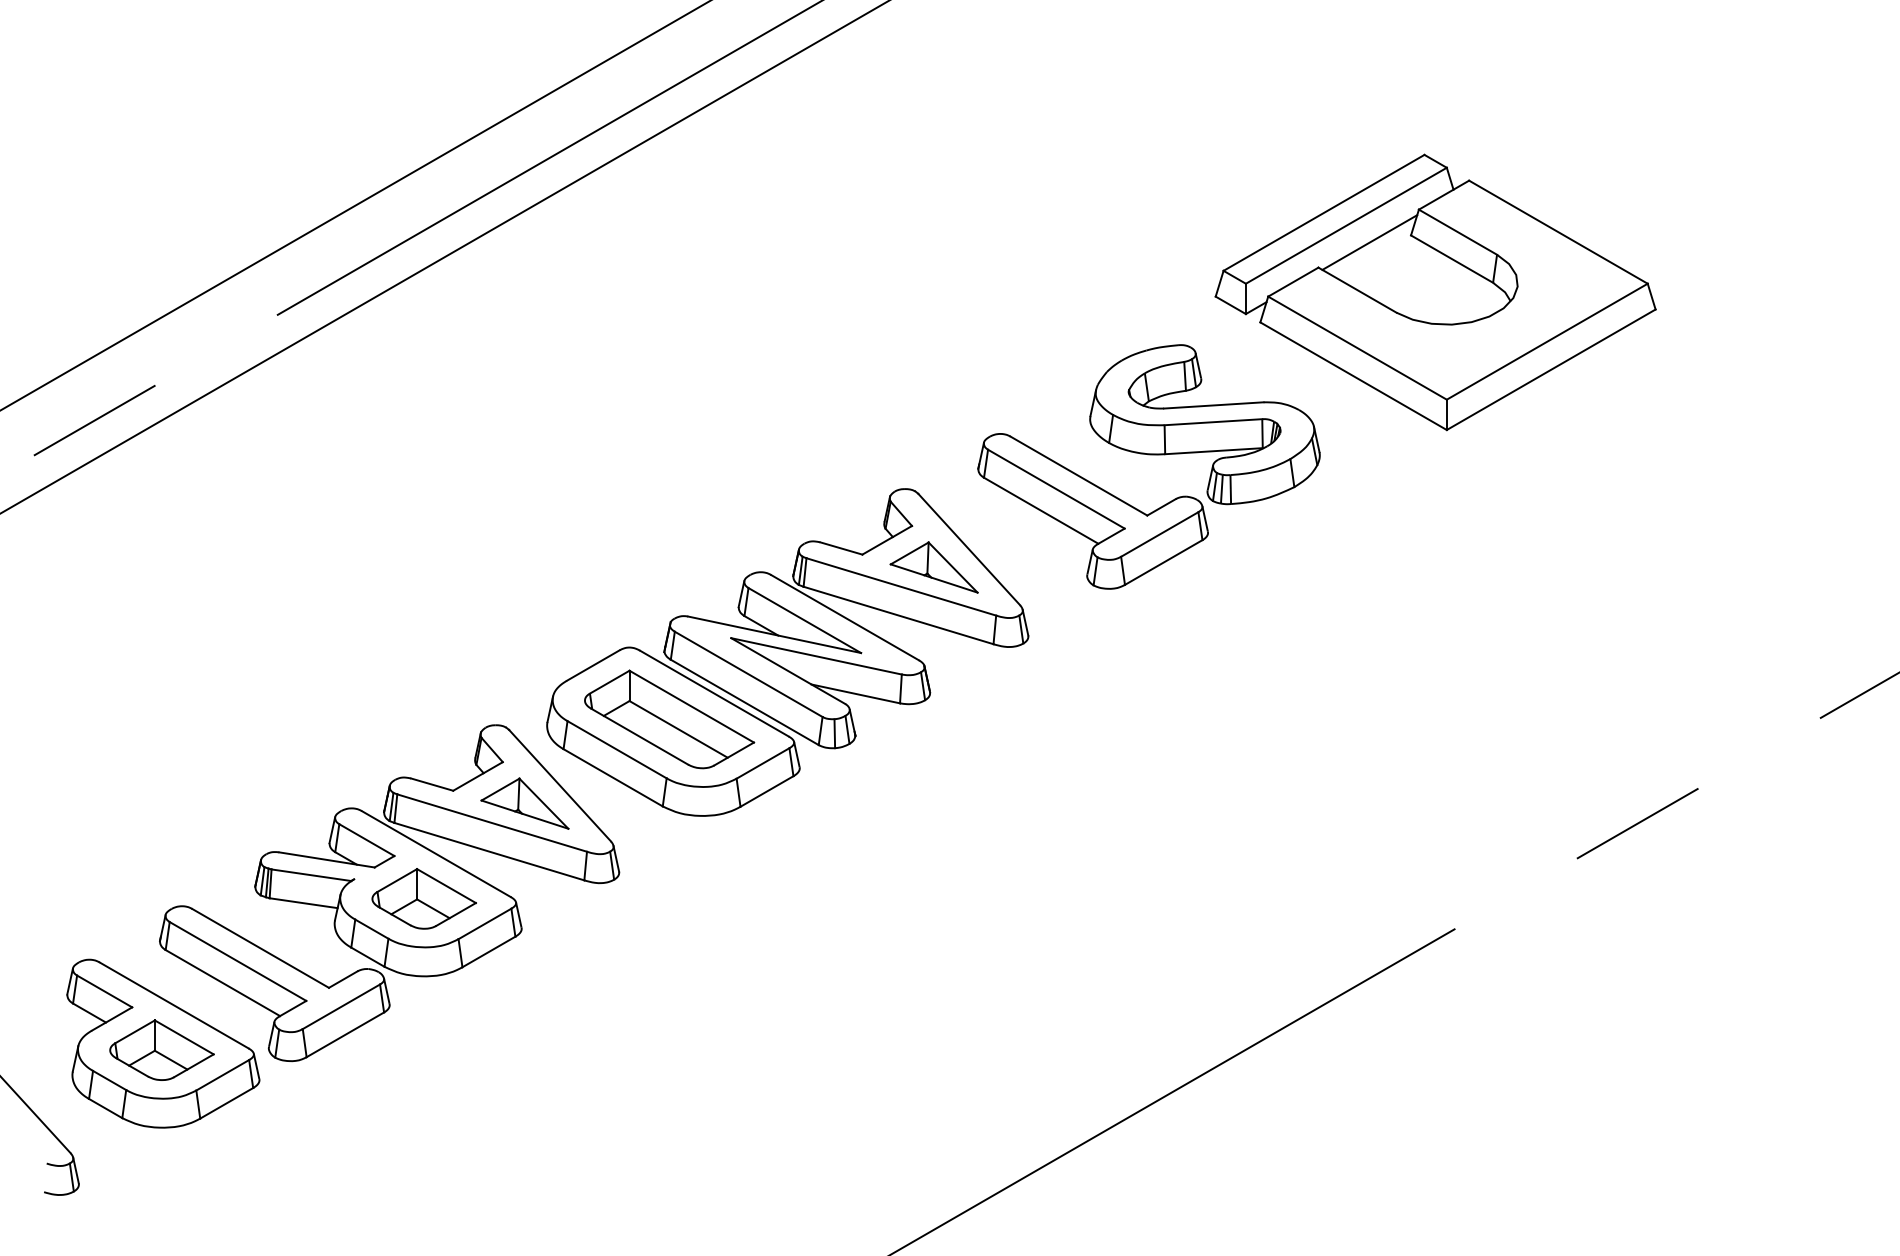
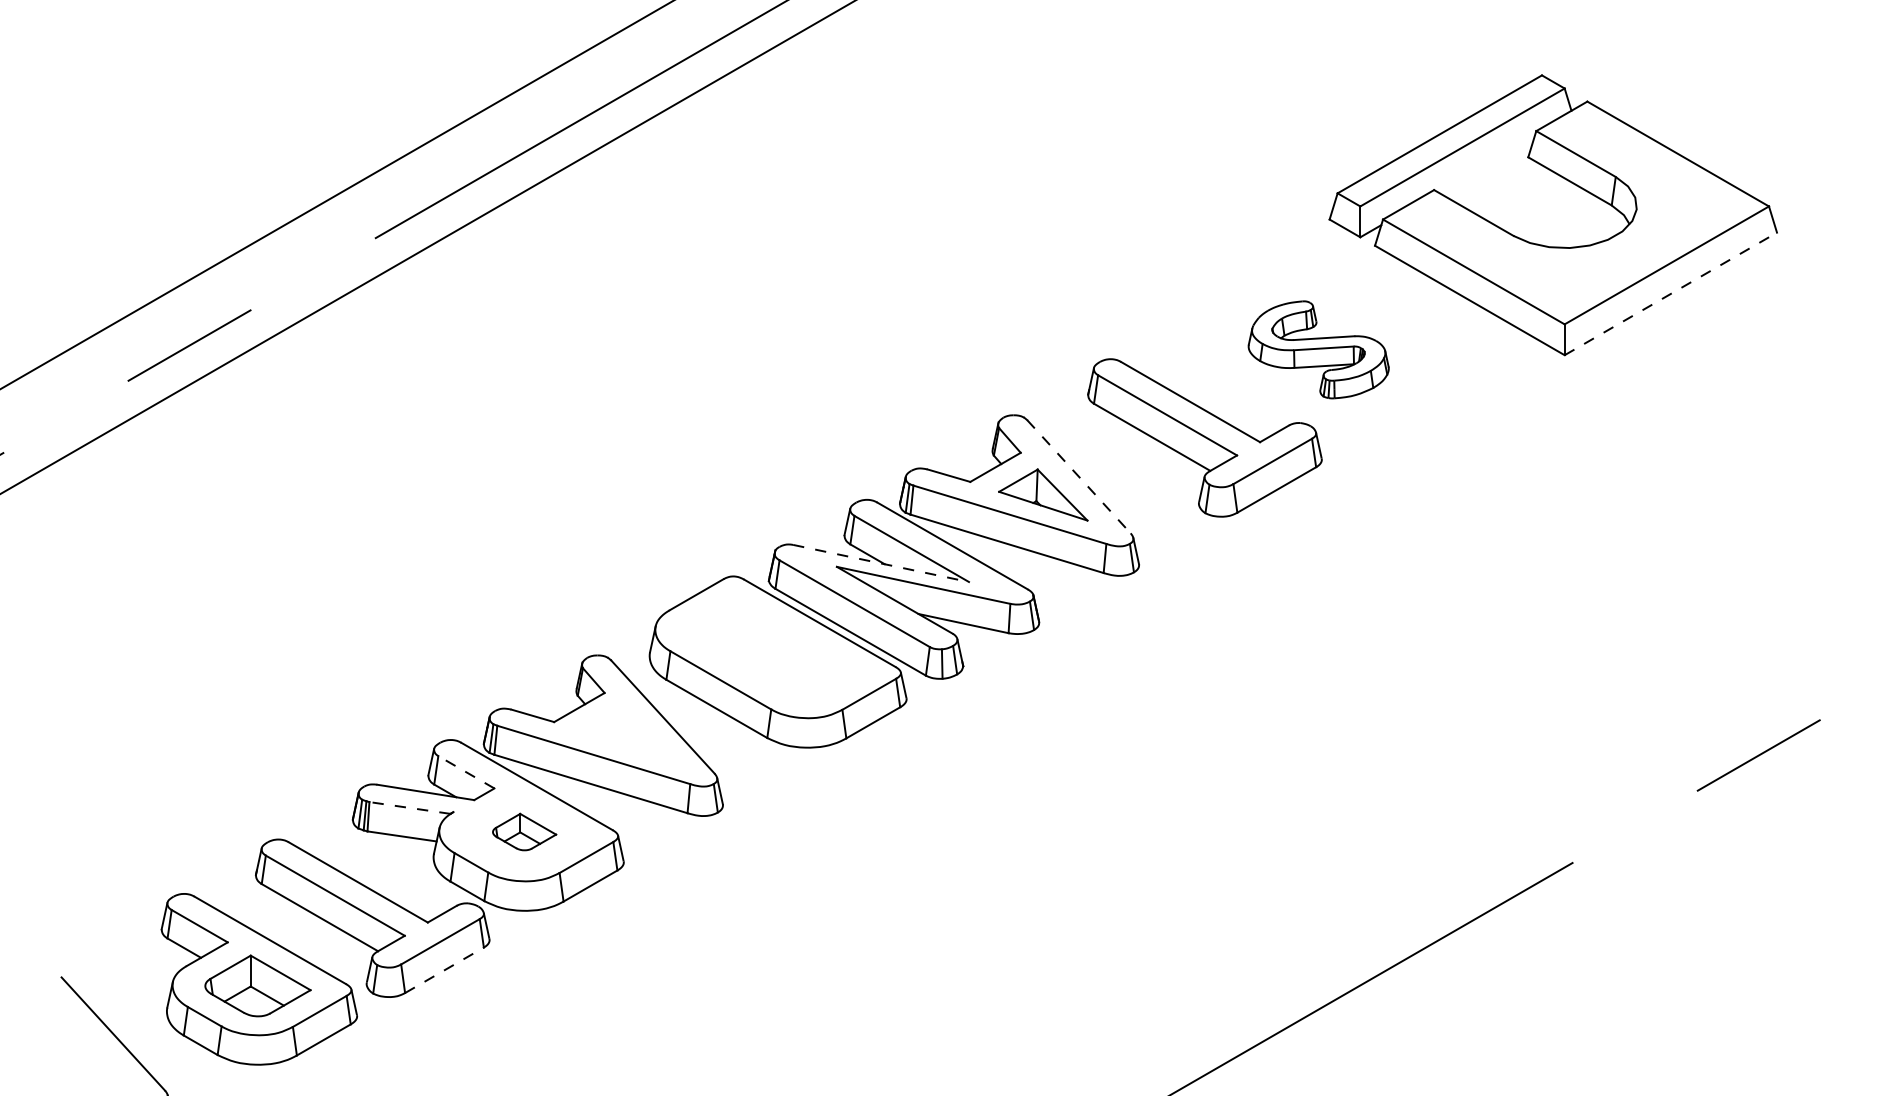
line: (1369, 242) -> (1486, 164), removed
line: (1551, 369) -> (1671, 293), solid -> dashed
part: (1204, 424) -> (1318, 349), size x0.6
line: (969, 549) -> (1079, 476), solid -> dashed
line: (775, 634) -> (881, 563), solid -> dashed
part: (669, 719) -> (774, 649), removed
part: (524, 803) -> (626, 735), removed
line: (366, 840) -> (465, 772), solid -> dashed
line: (310, 875) -> (409, 808), solid -> dashed
part: (423, 898) -> (523, 831), size x0.6
line: (345, 1034) -> (444, 969), solid -> dashed

